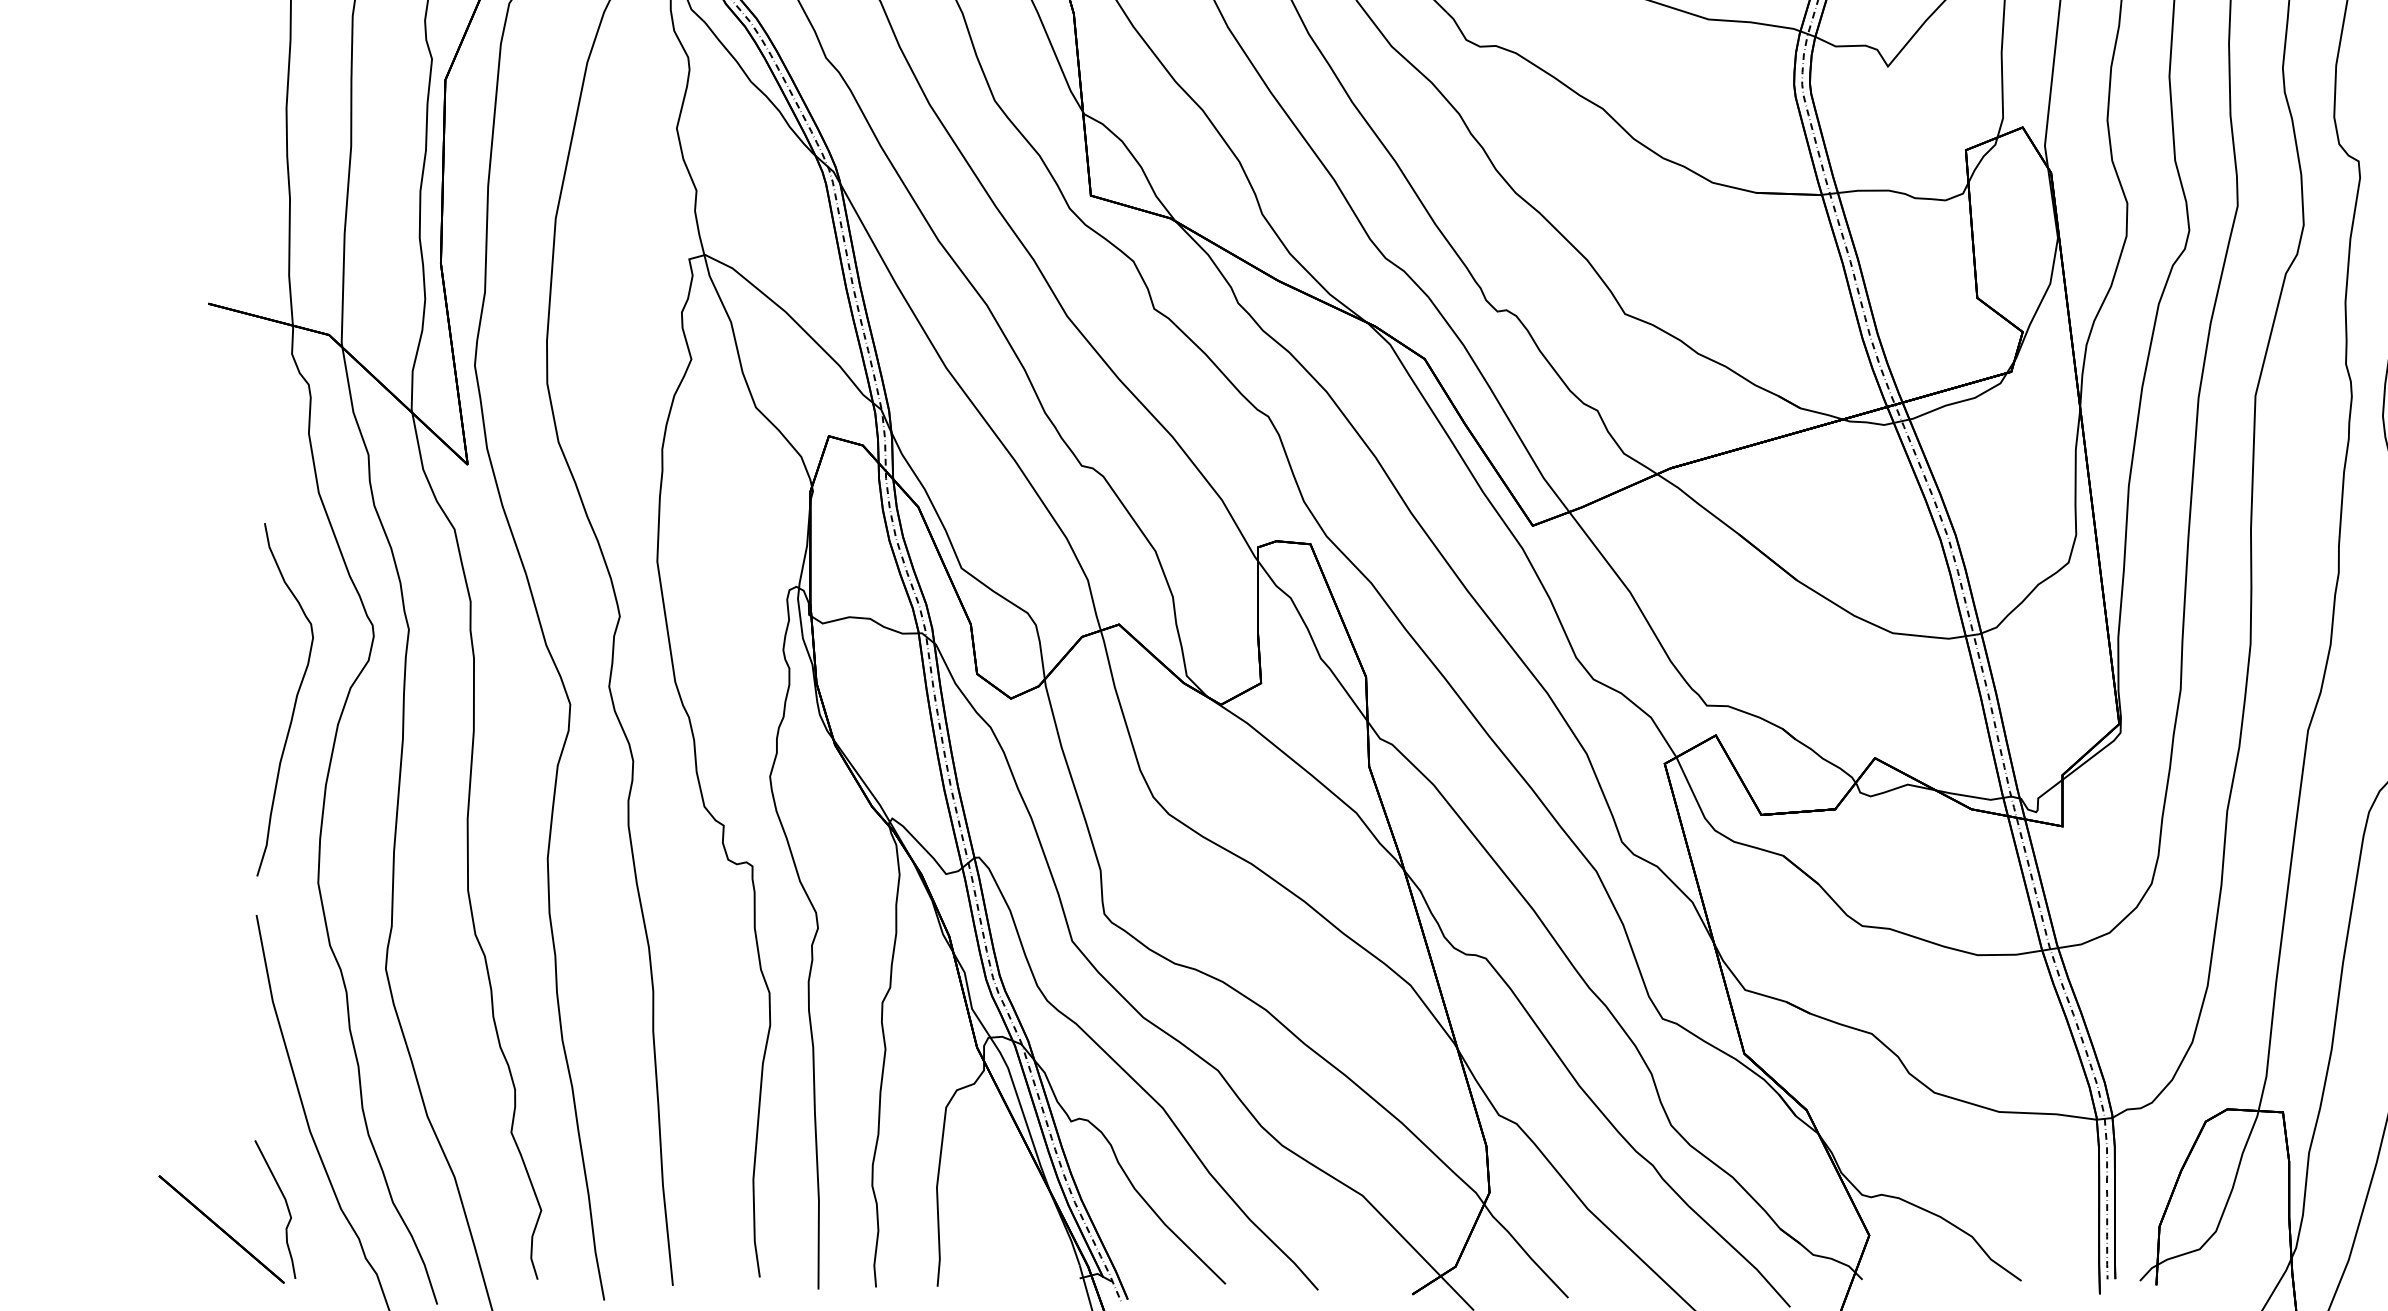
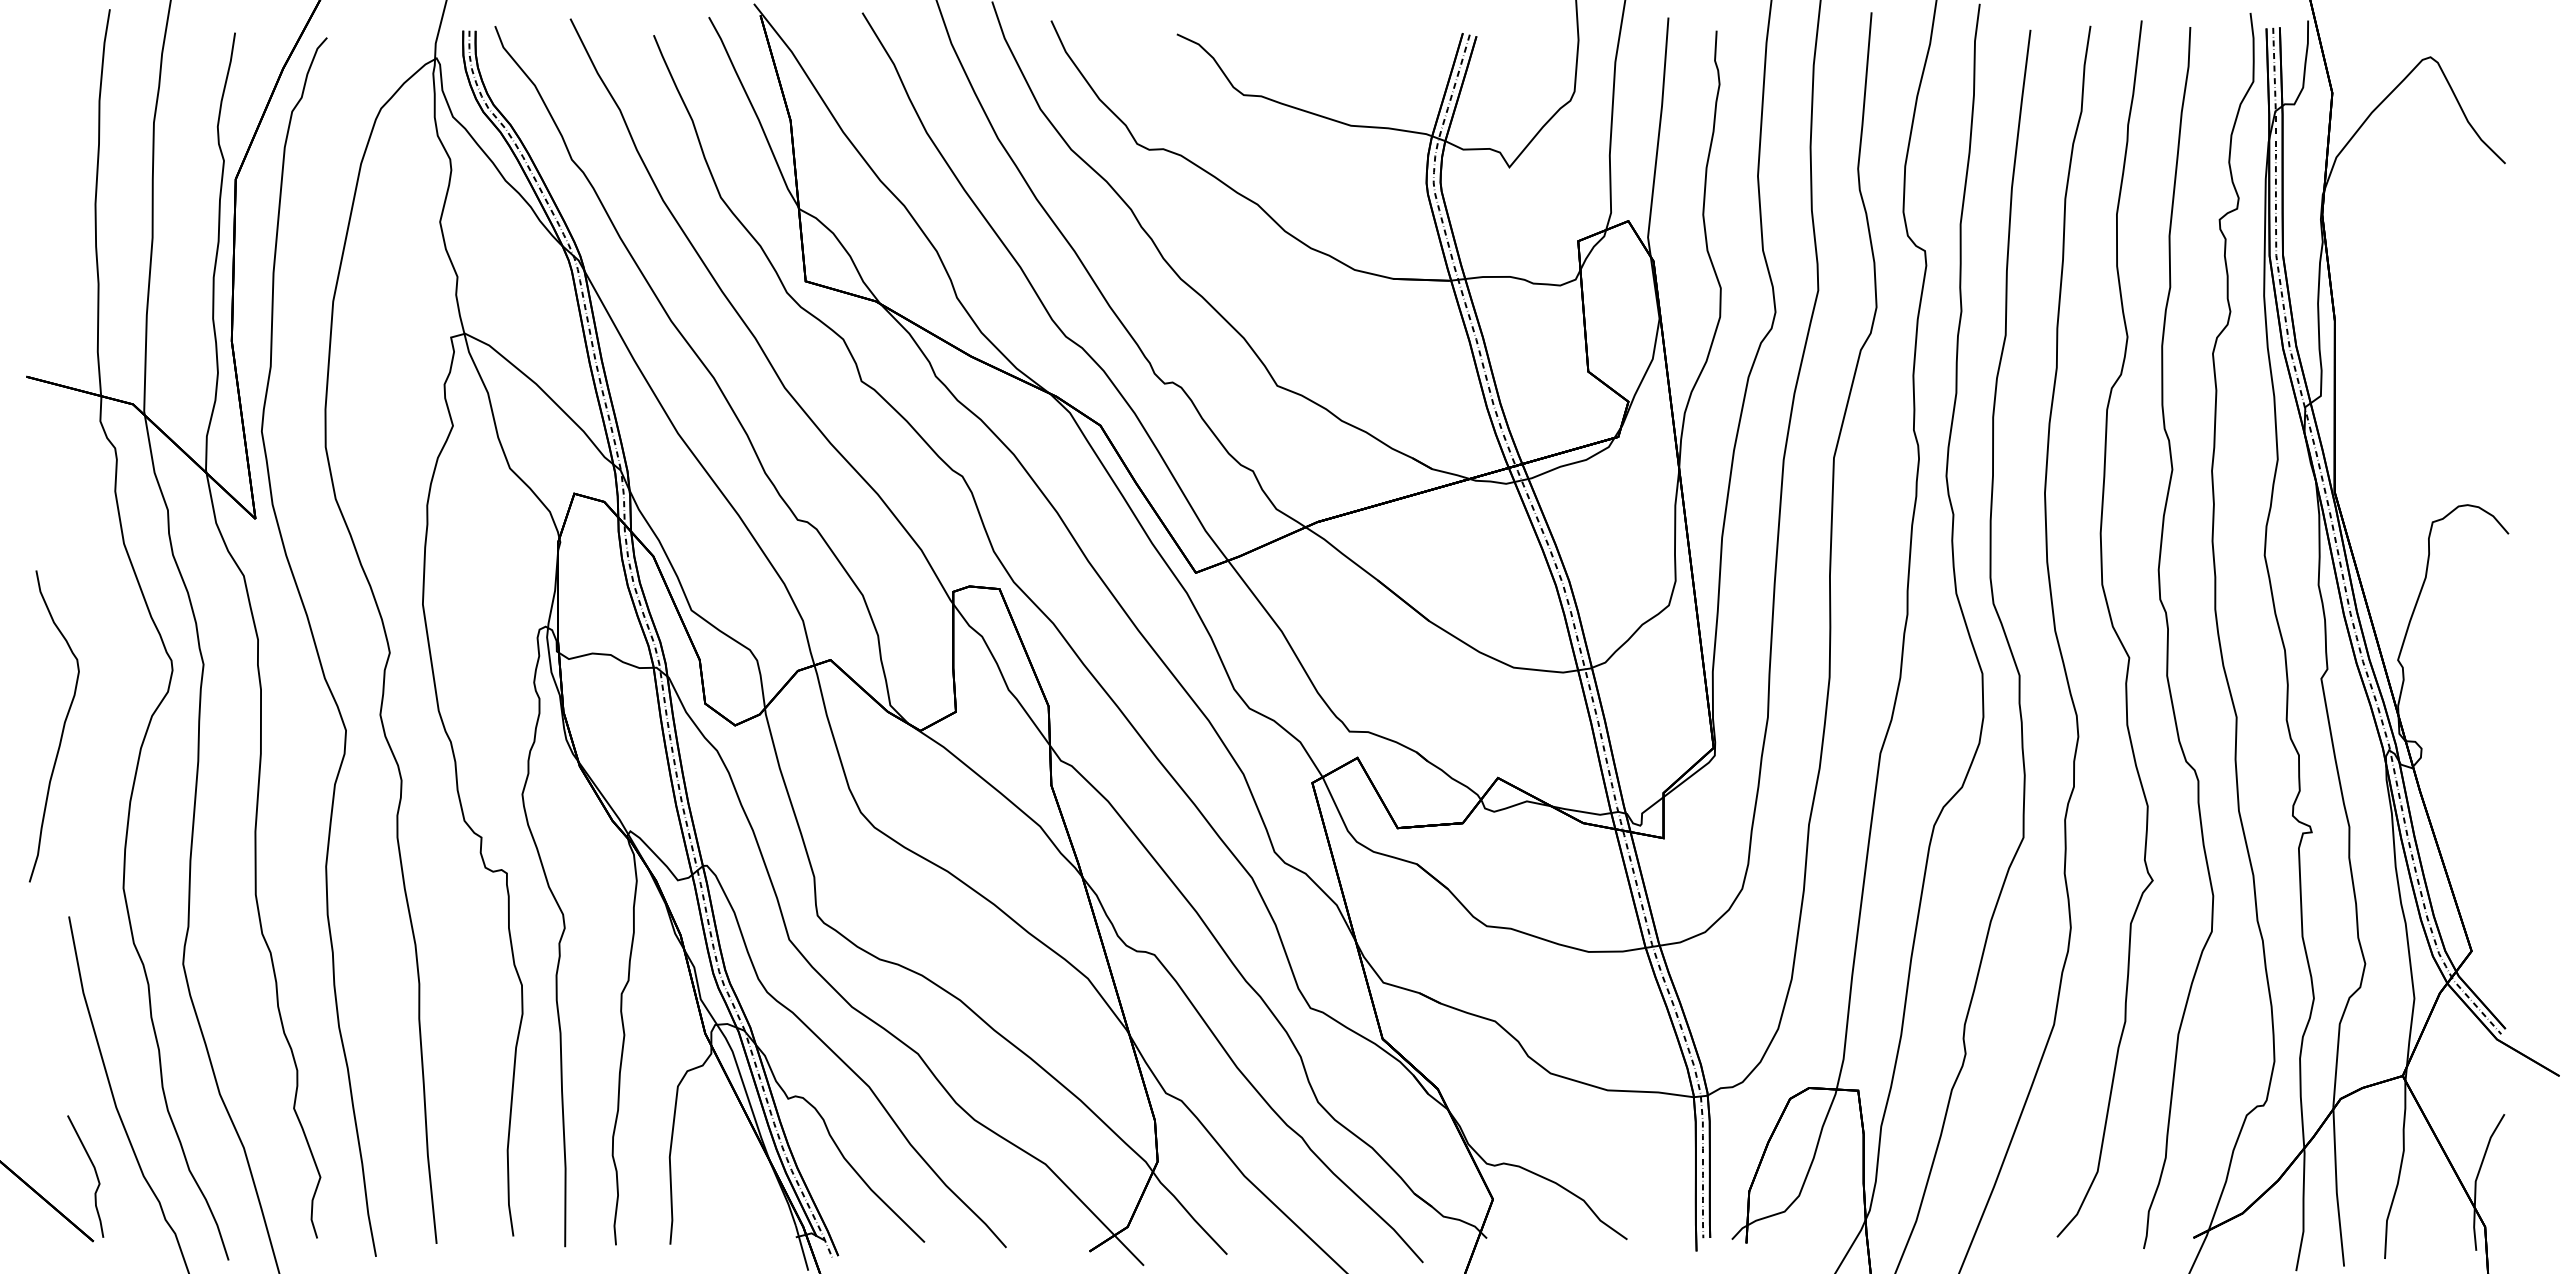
curve: (294, 700) -> (62, 727), moved

